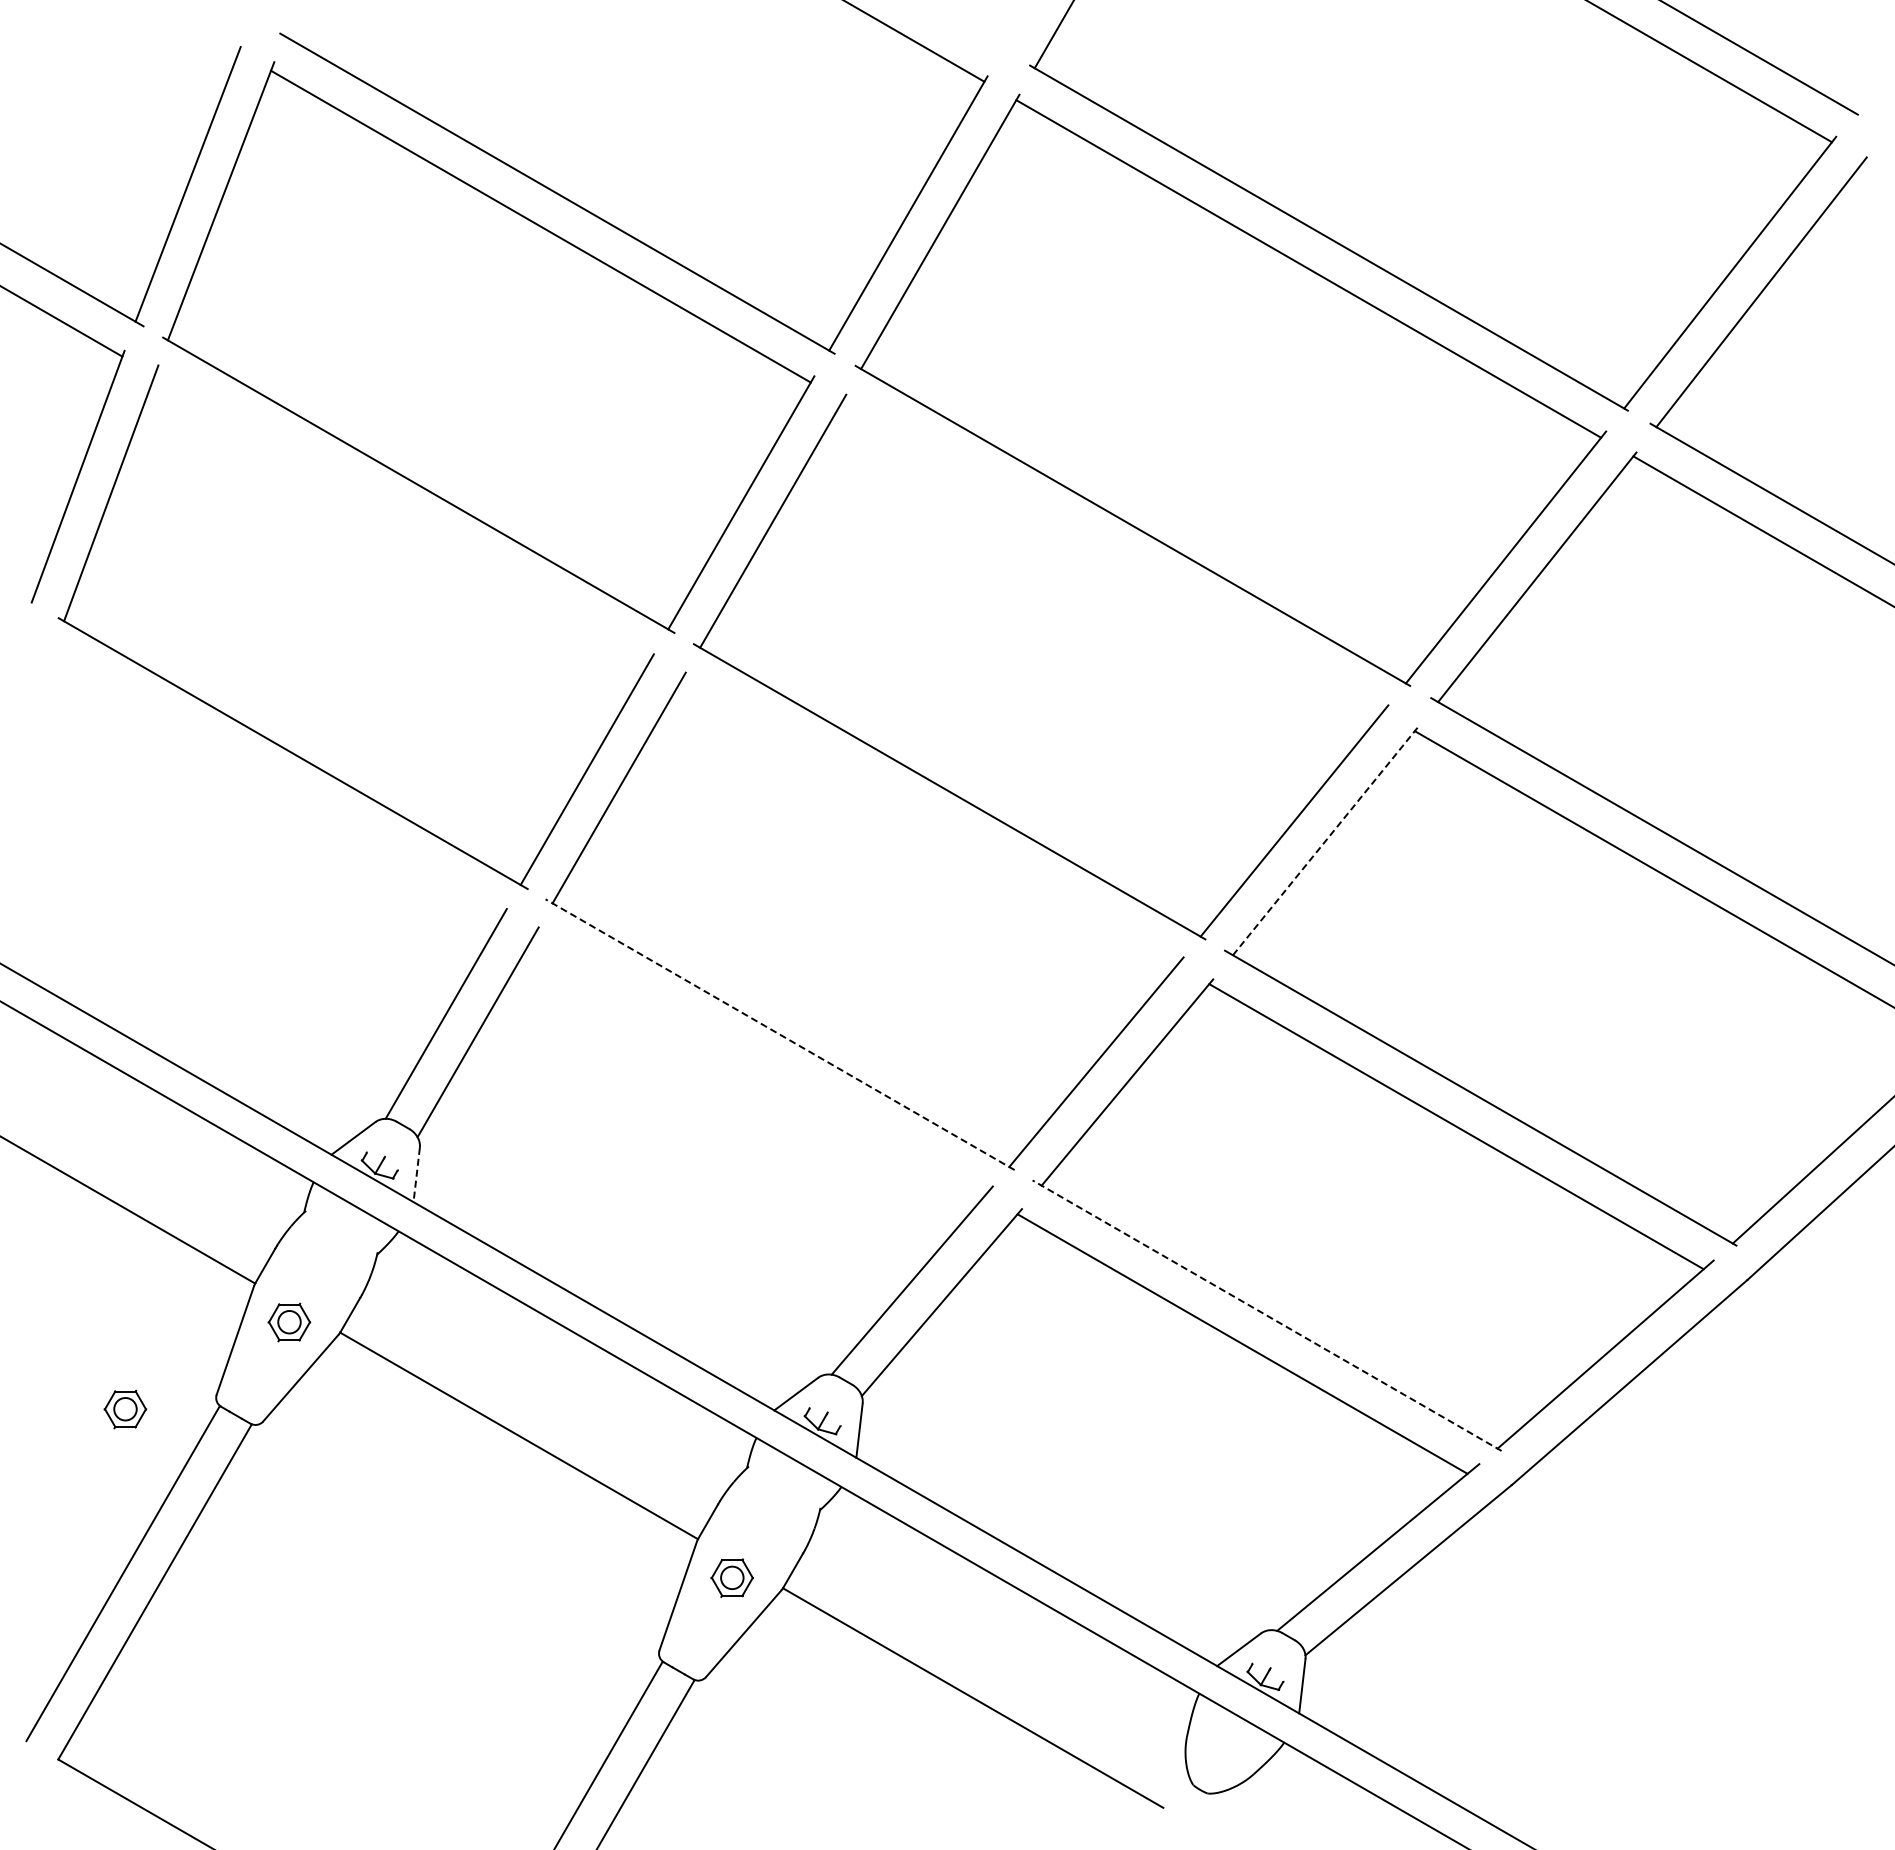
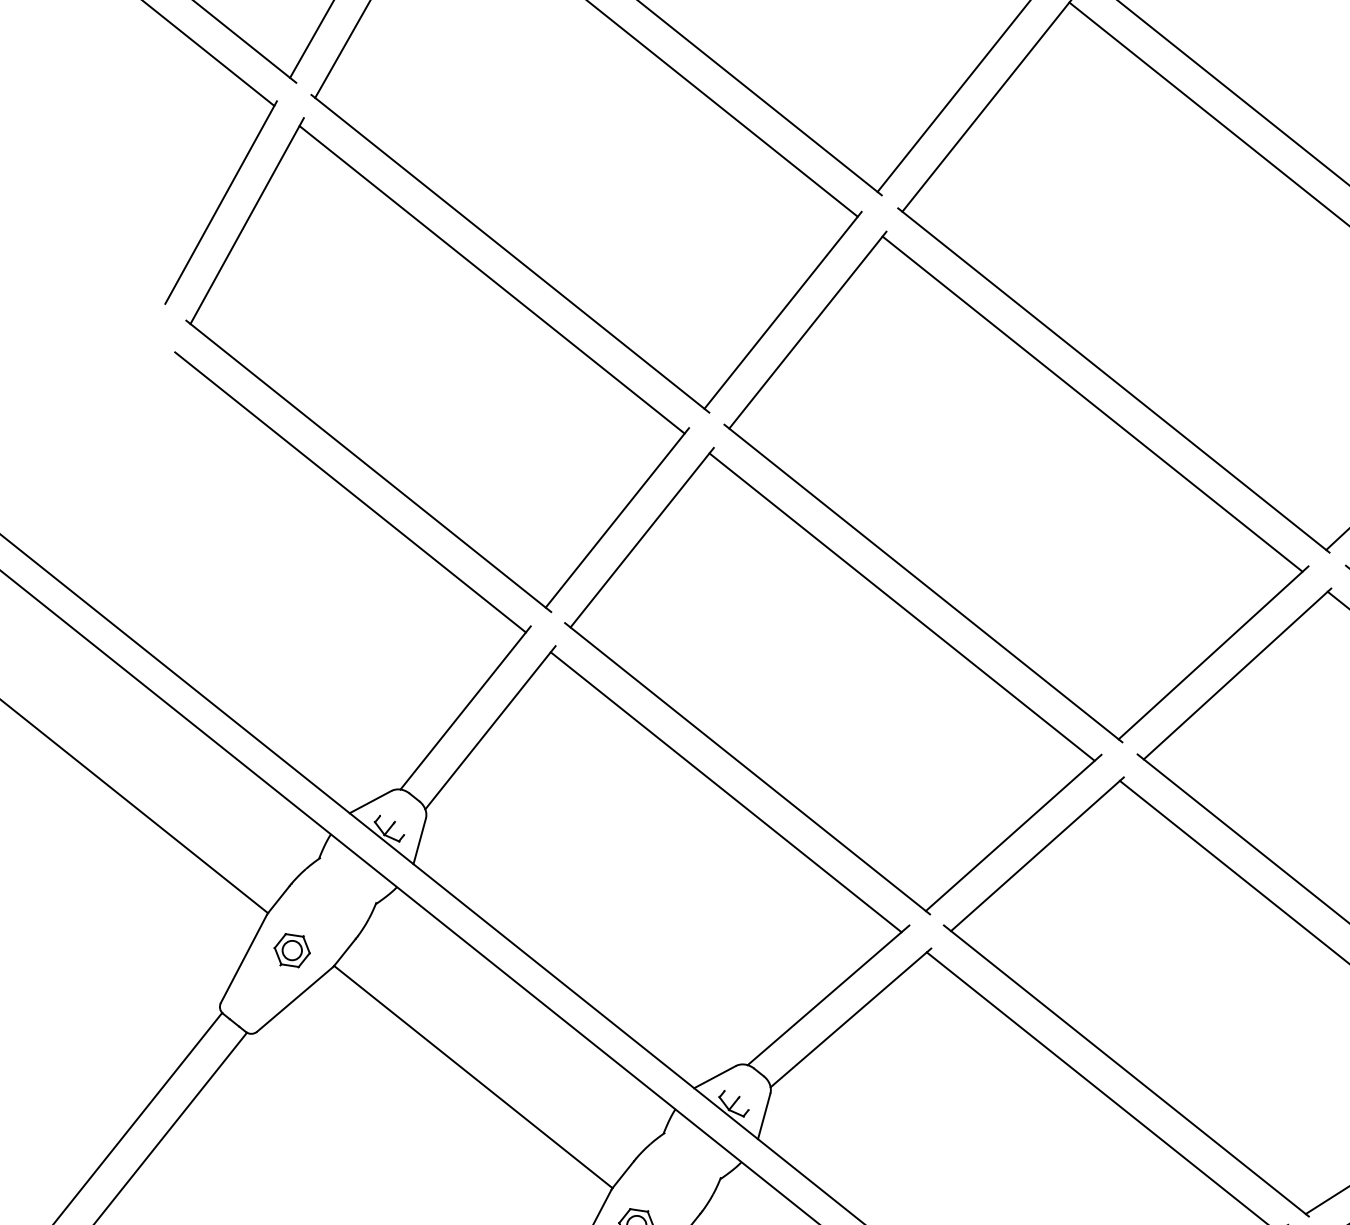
line: (401, 518) -> (491, 279), added
line: (1112, 556) -> (1092, 403), added
line: (276, 786) -> (350, 492), added
line: (928, 822) -> (901, 606), added
line: (1325, 840) -> (1237, 673), dashed -> solid
line: (780, 1034) -> (747, 768), dashed -> solid
line: (759, 1065) -> (726, 792), added
line: (416, 1175) -> (419, 841), dashed -> solid
line: (1267, 1315) -> (1126, 1070), dashed -> solid
part: (125, 1409) -> (141, 1003), removed

